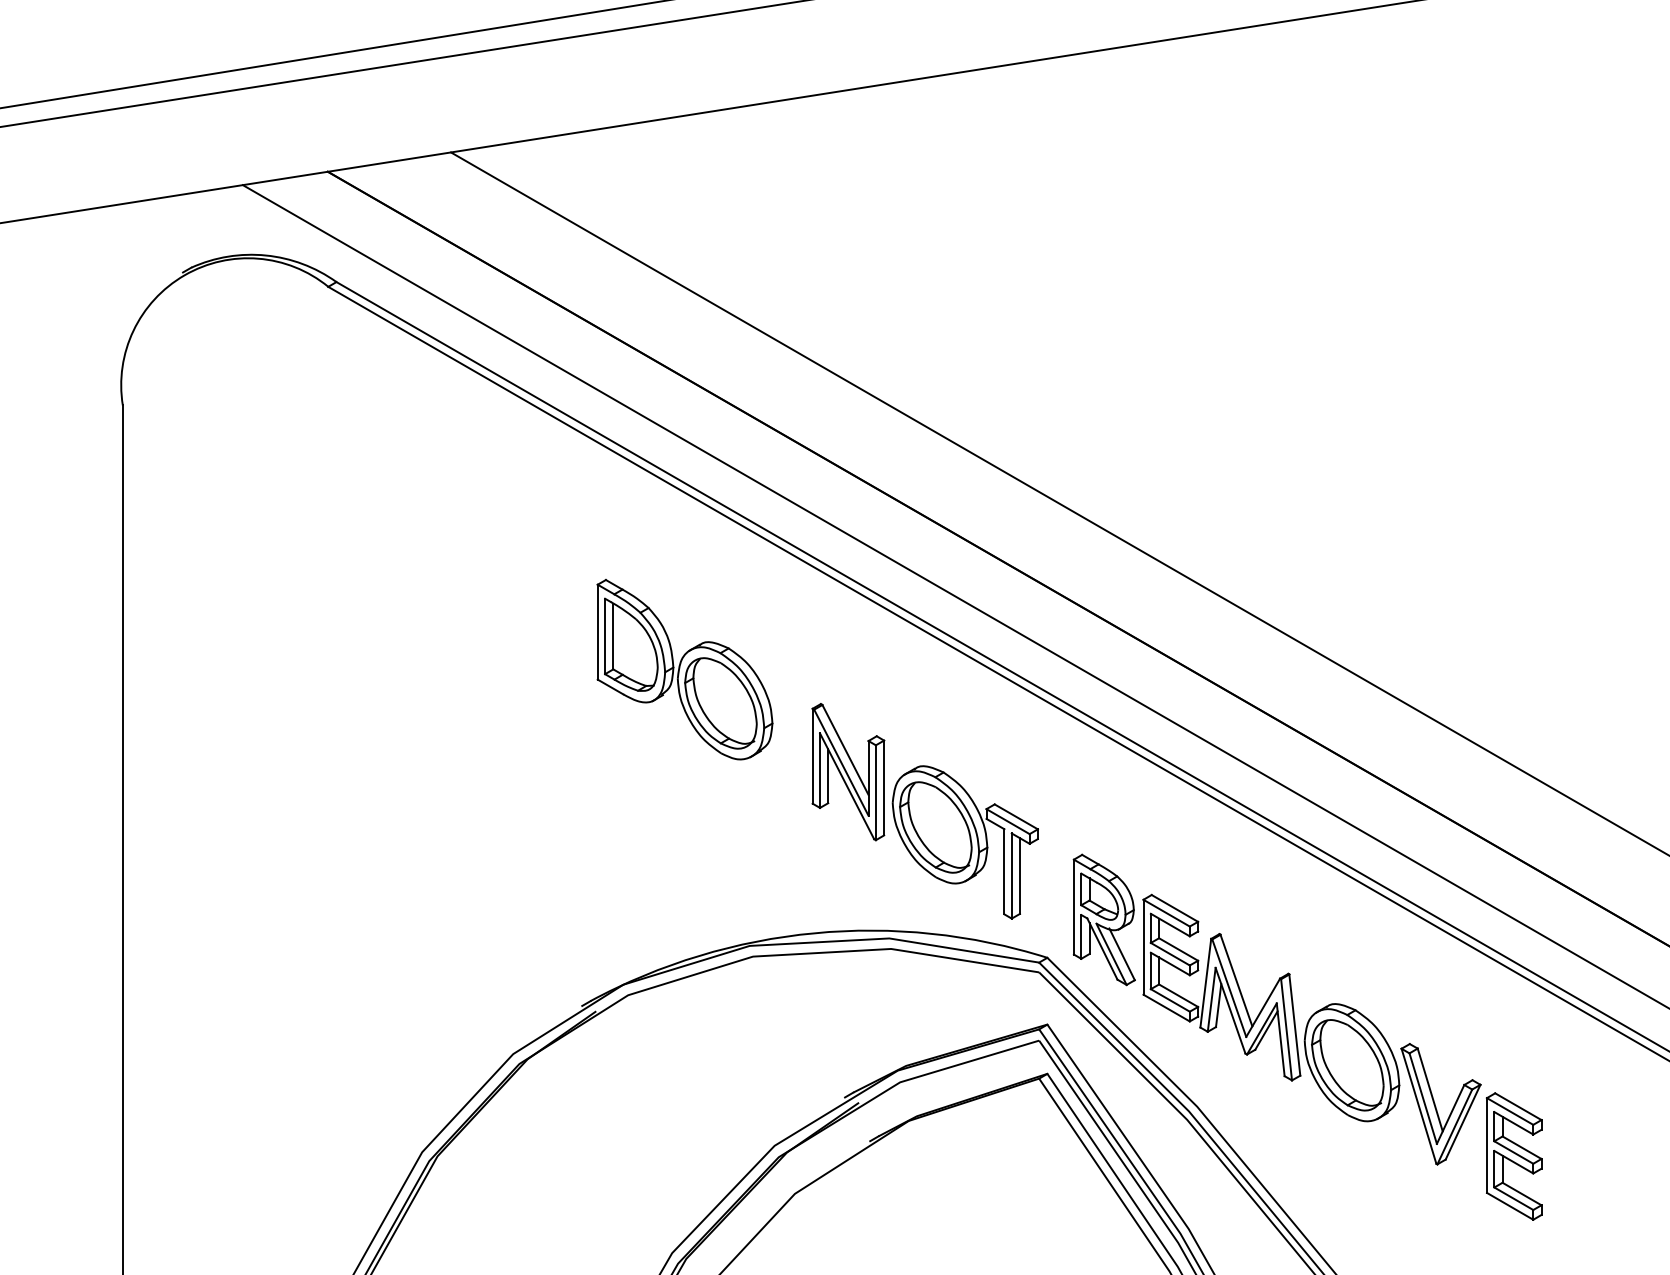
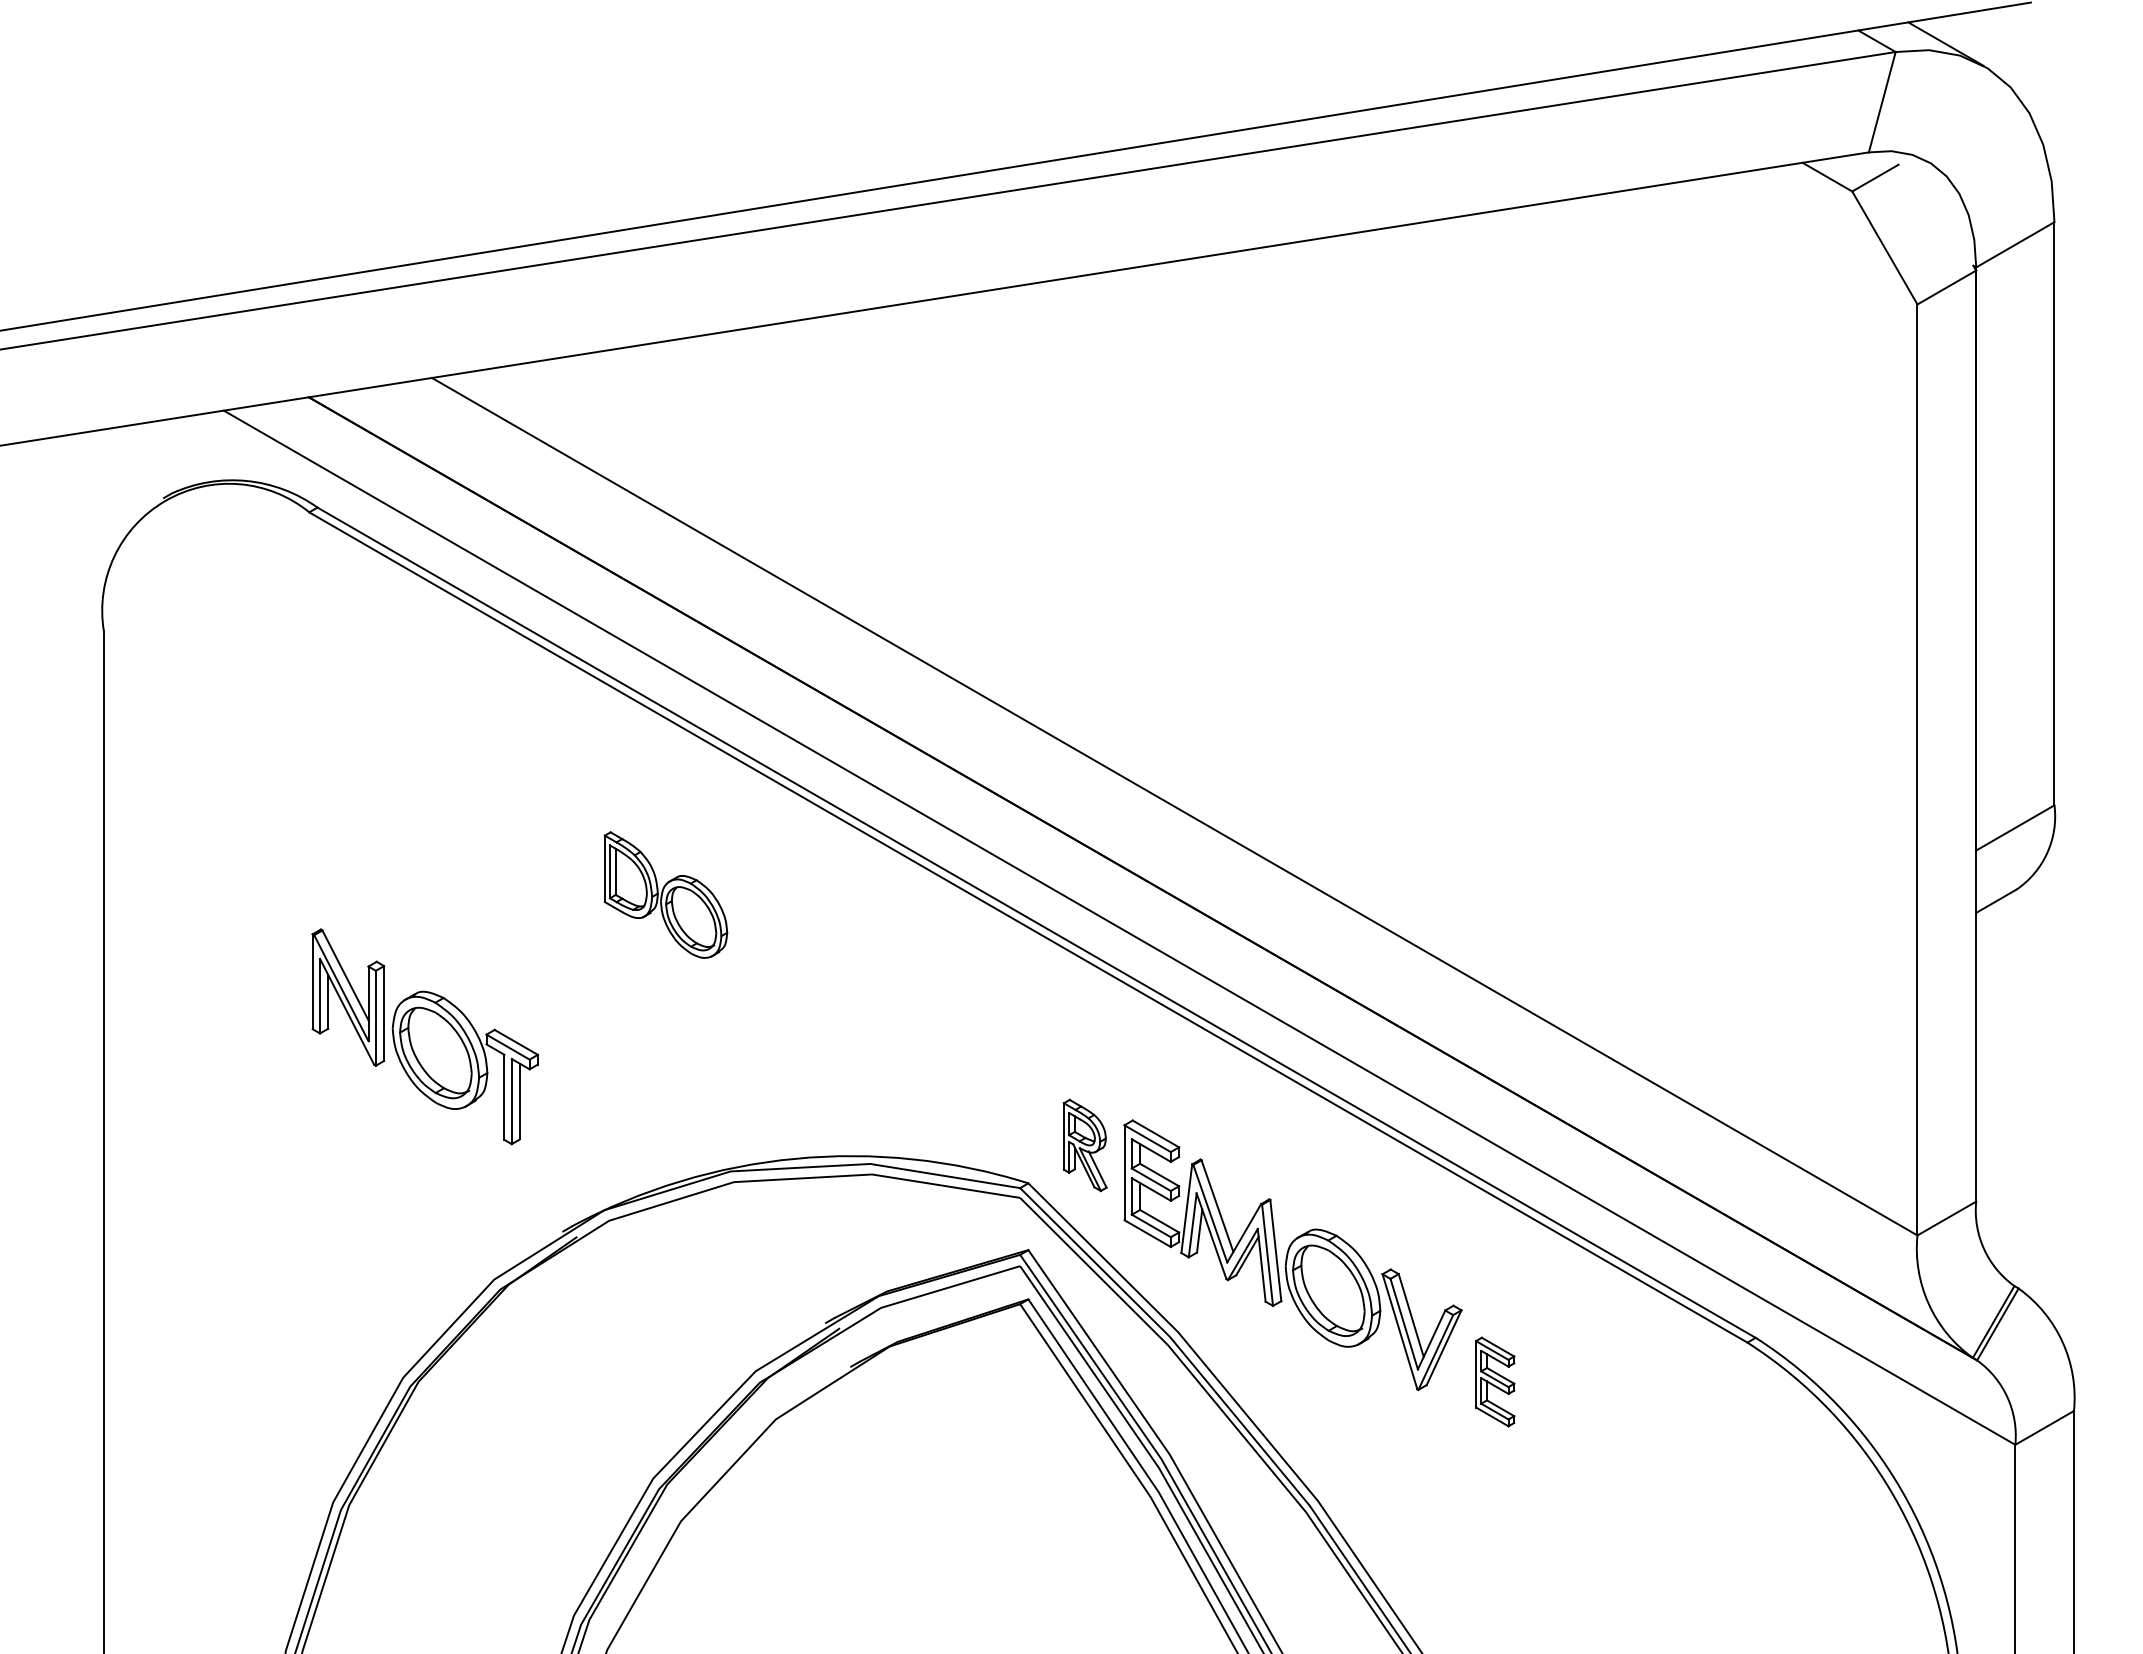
part: (684, 668) -> (665, 894), size x0.7
part: (924, 810) -> (424, 1036), moved
part: (1103, 919) -> (1084, 1145), size x0.7
part: (1513, 1155) -> (1494, 1381), size x0.7

